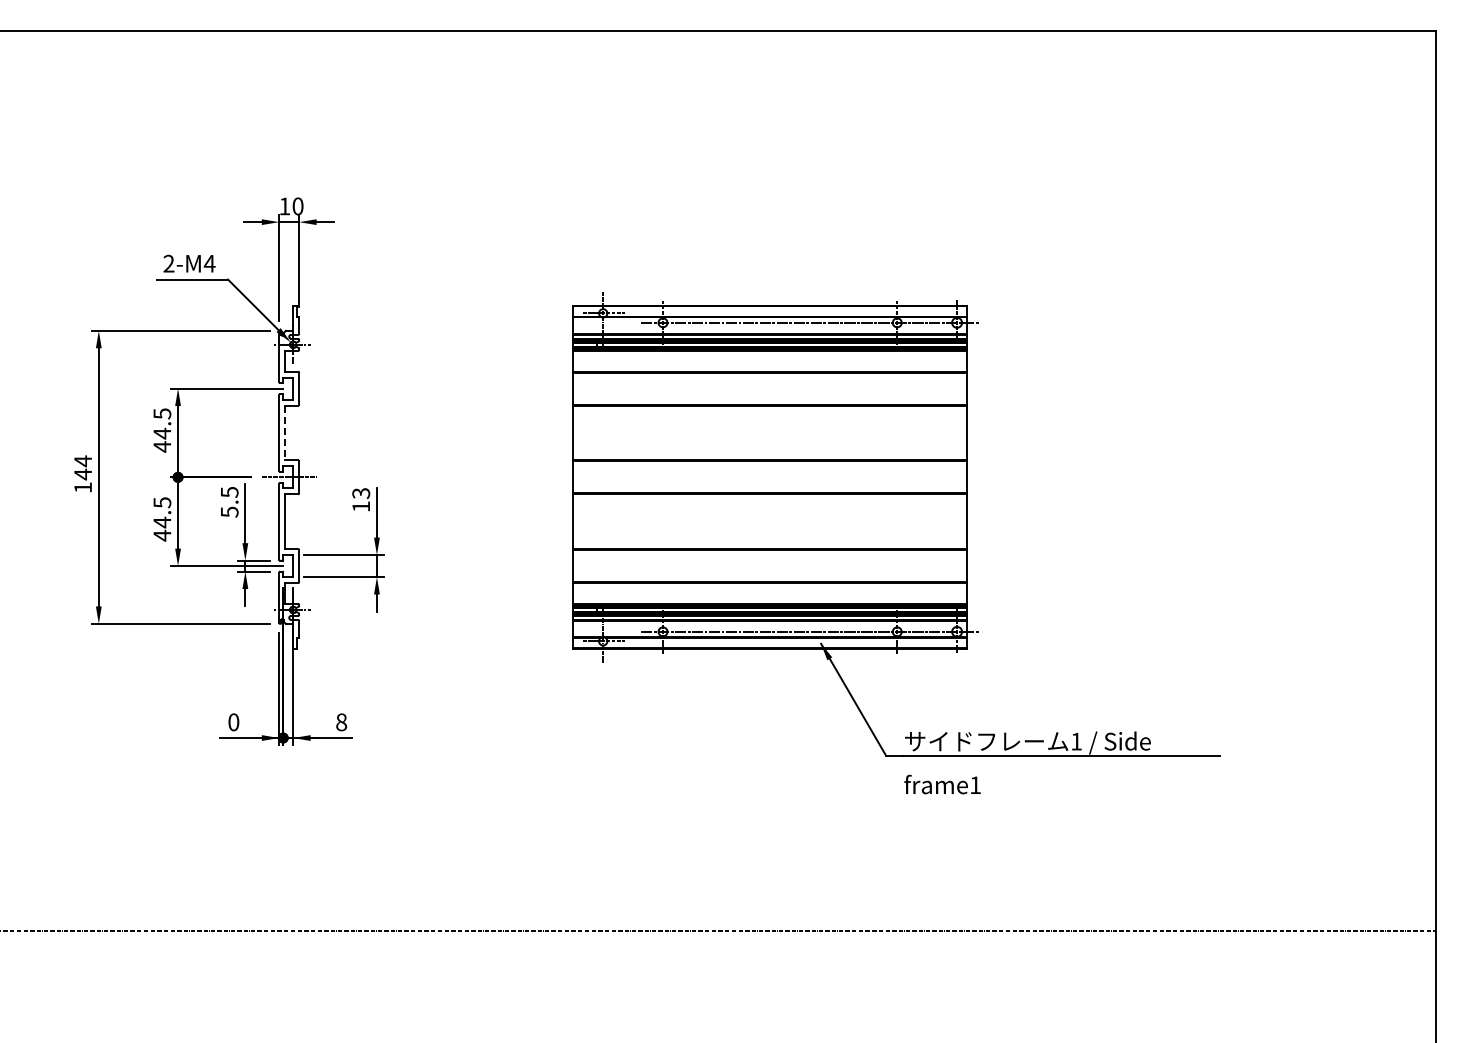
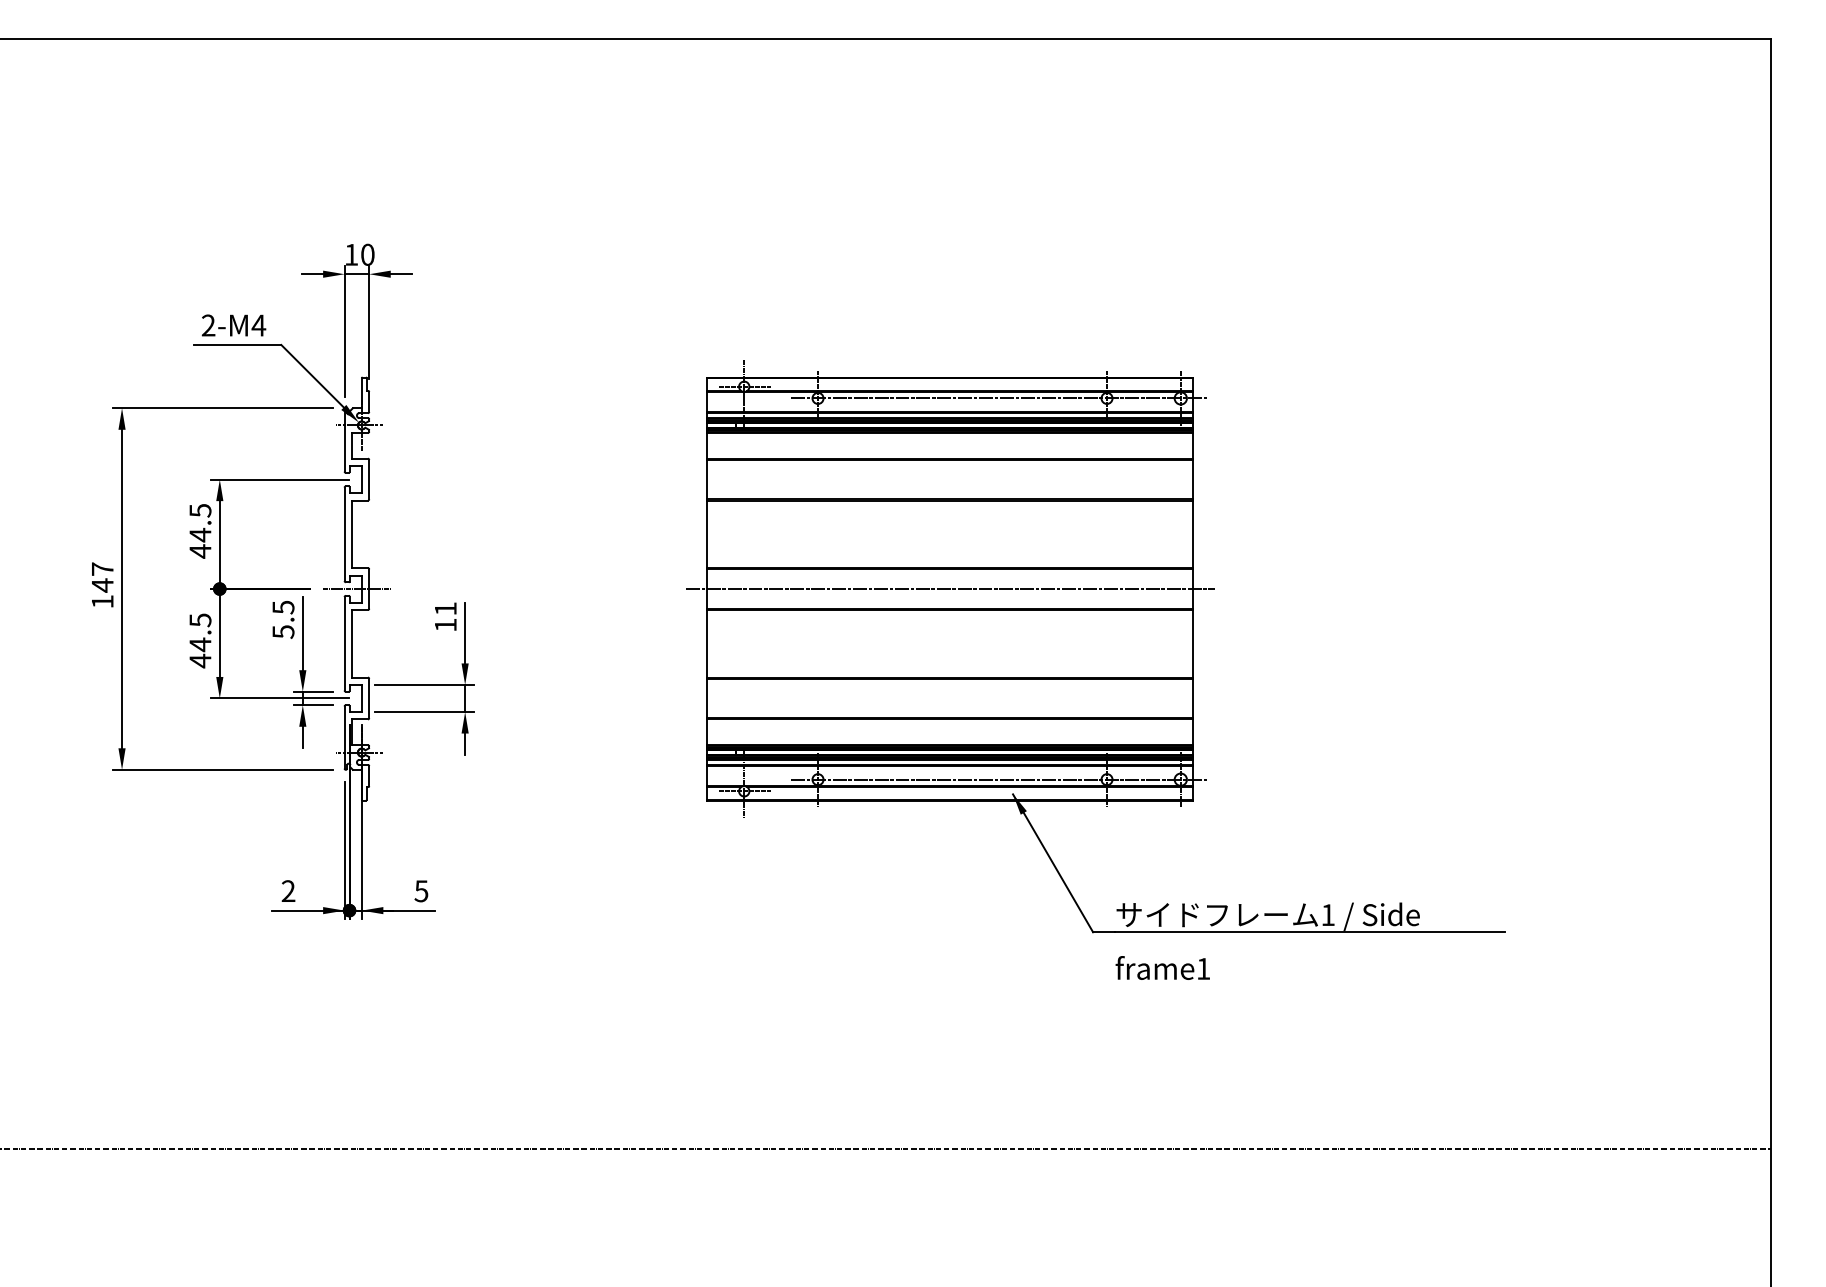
line: (285, 433) -> (352, 534), dashed -> solid
text: (82, 461) -> (101, 569), 144 -> 147
line: (769, 477) -> (949, 589), added
text: (361, 493) -> (446, 608), 13 -> 11
text: (233, 722) -> (288, 891), 0 -> 2
text: (341, 722) -> (421, 891), 8 -> 5

